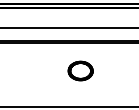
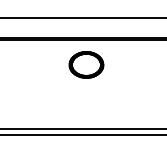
part: (80, 70) -> (86, 64), moved

